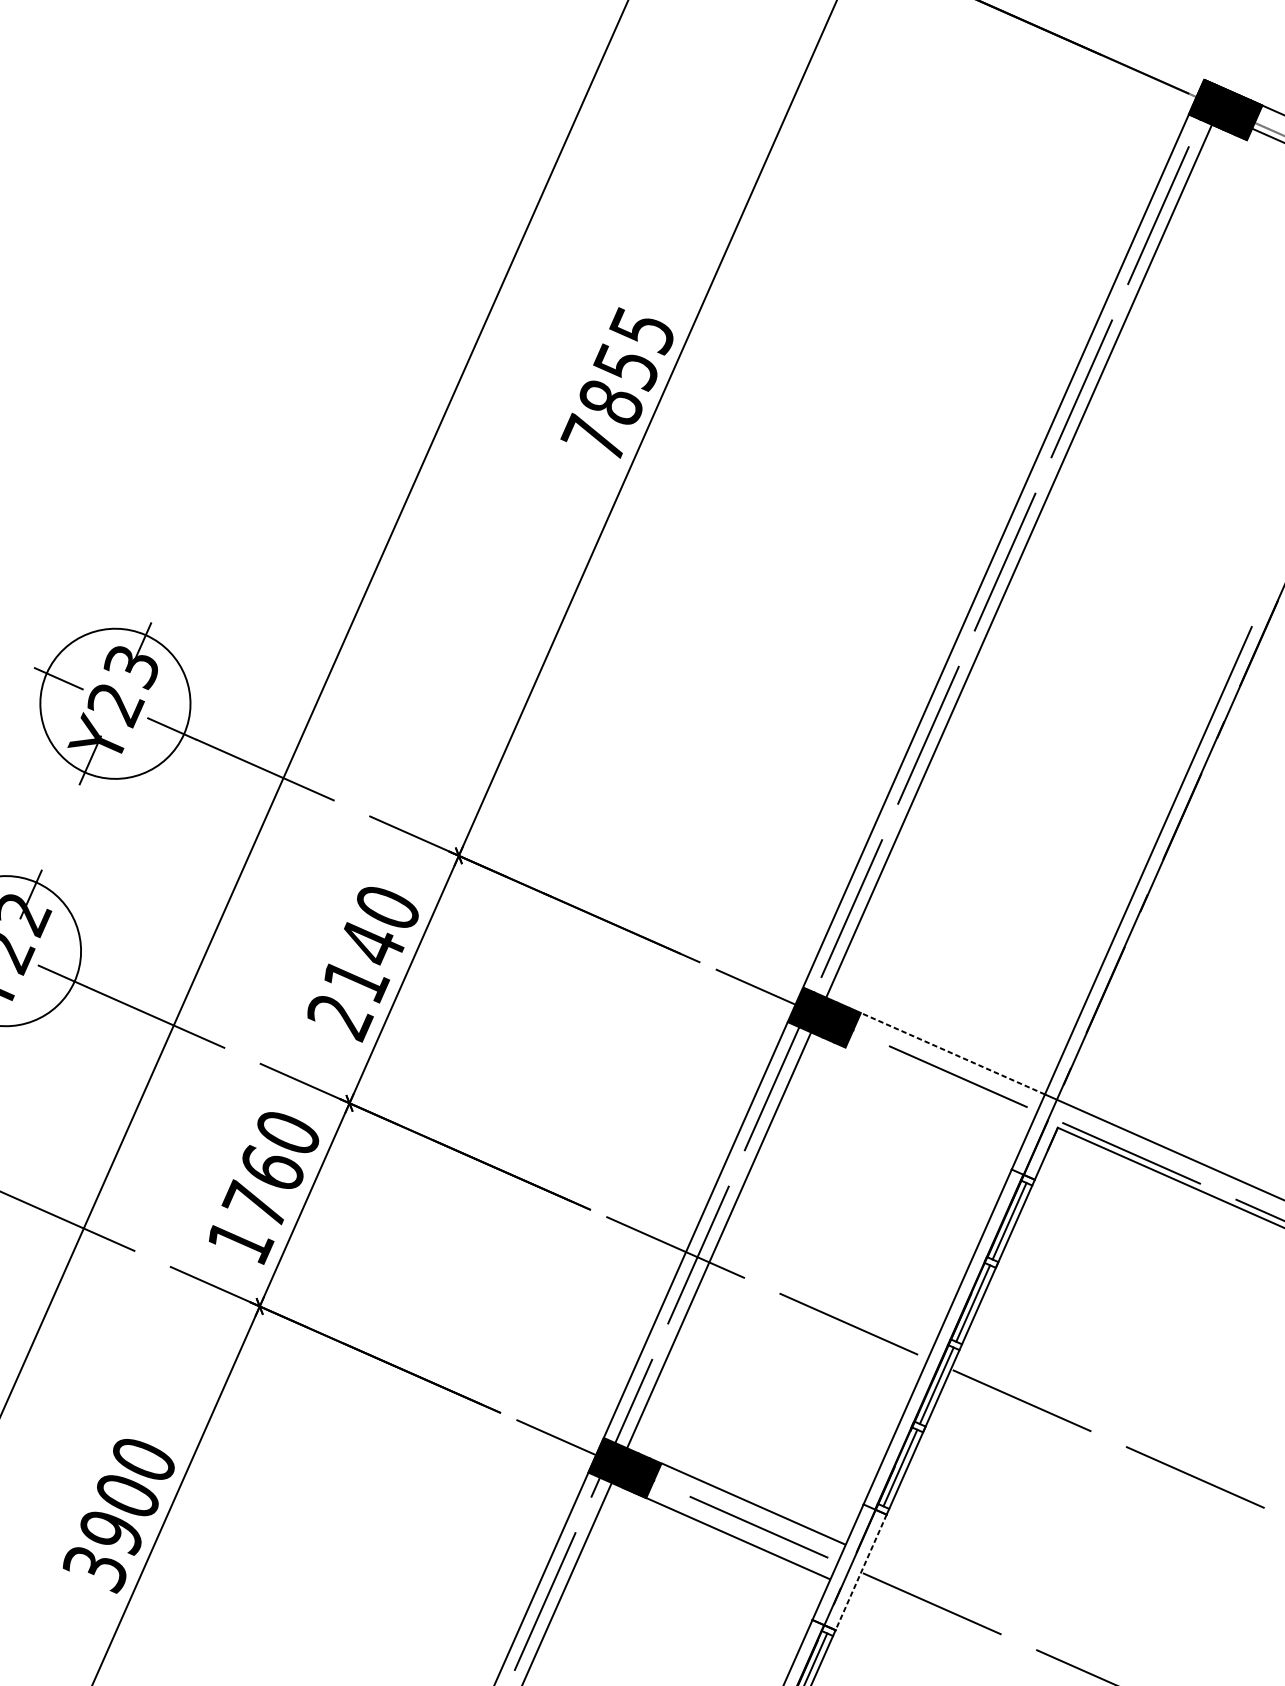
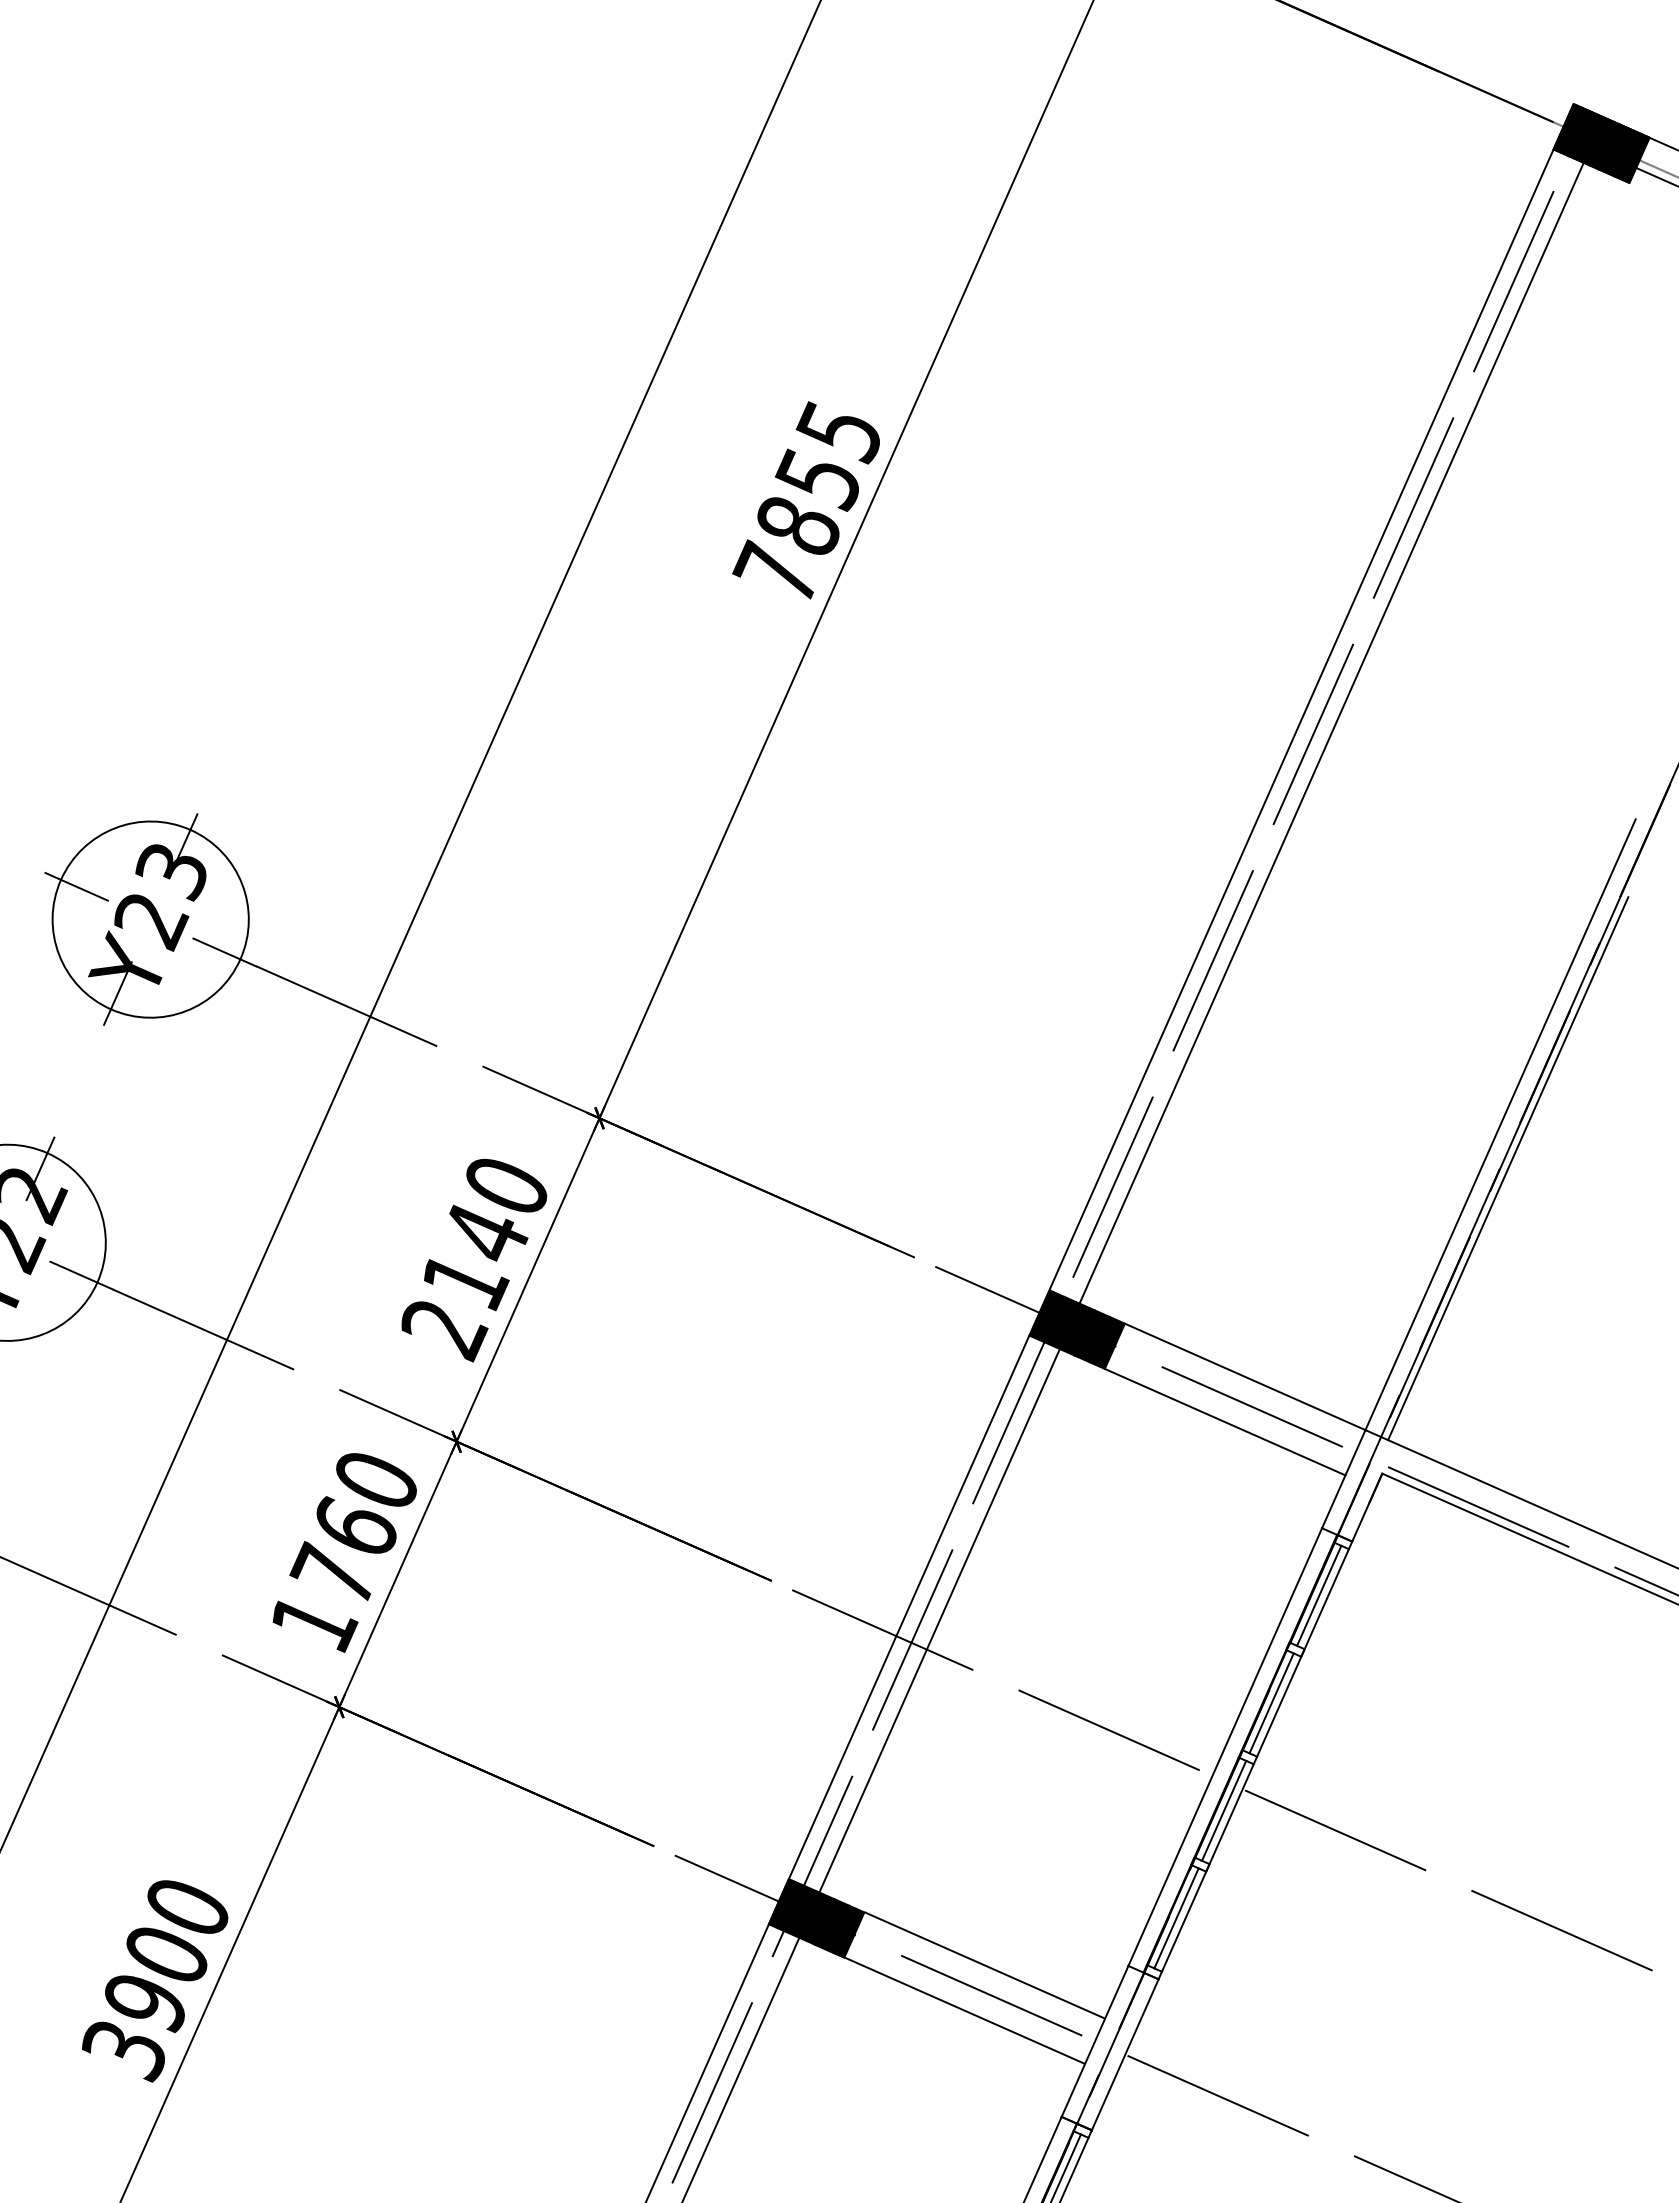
line: (1154, 894) -> (1508, 1168), added
line: (953, 1053) -> (1245, 1376), dashed -> solid
line: (937, 1087) -> (1224, 1421), added
line: (861, 1572) -> (1125, 2054), dashed -> solid

